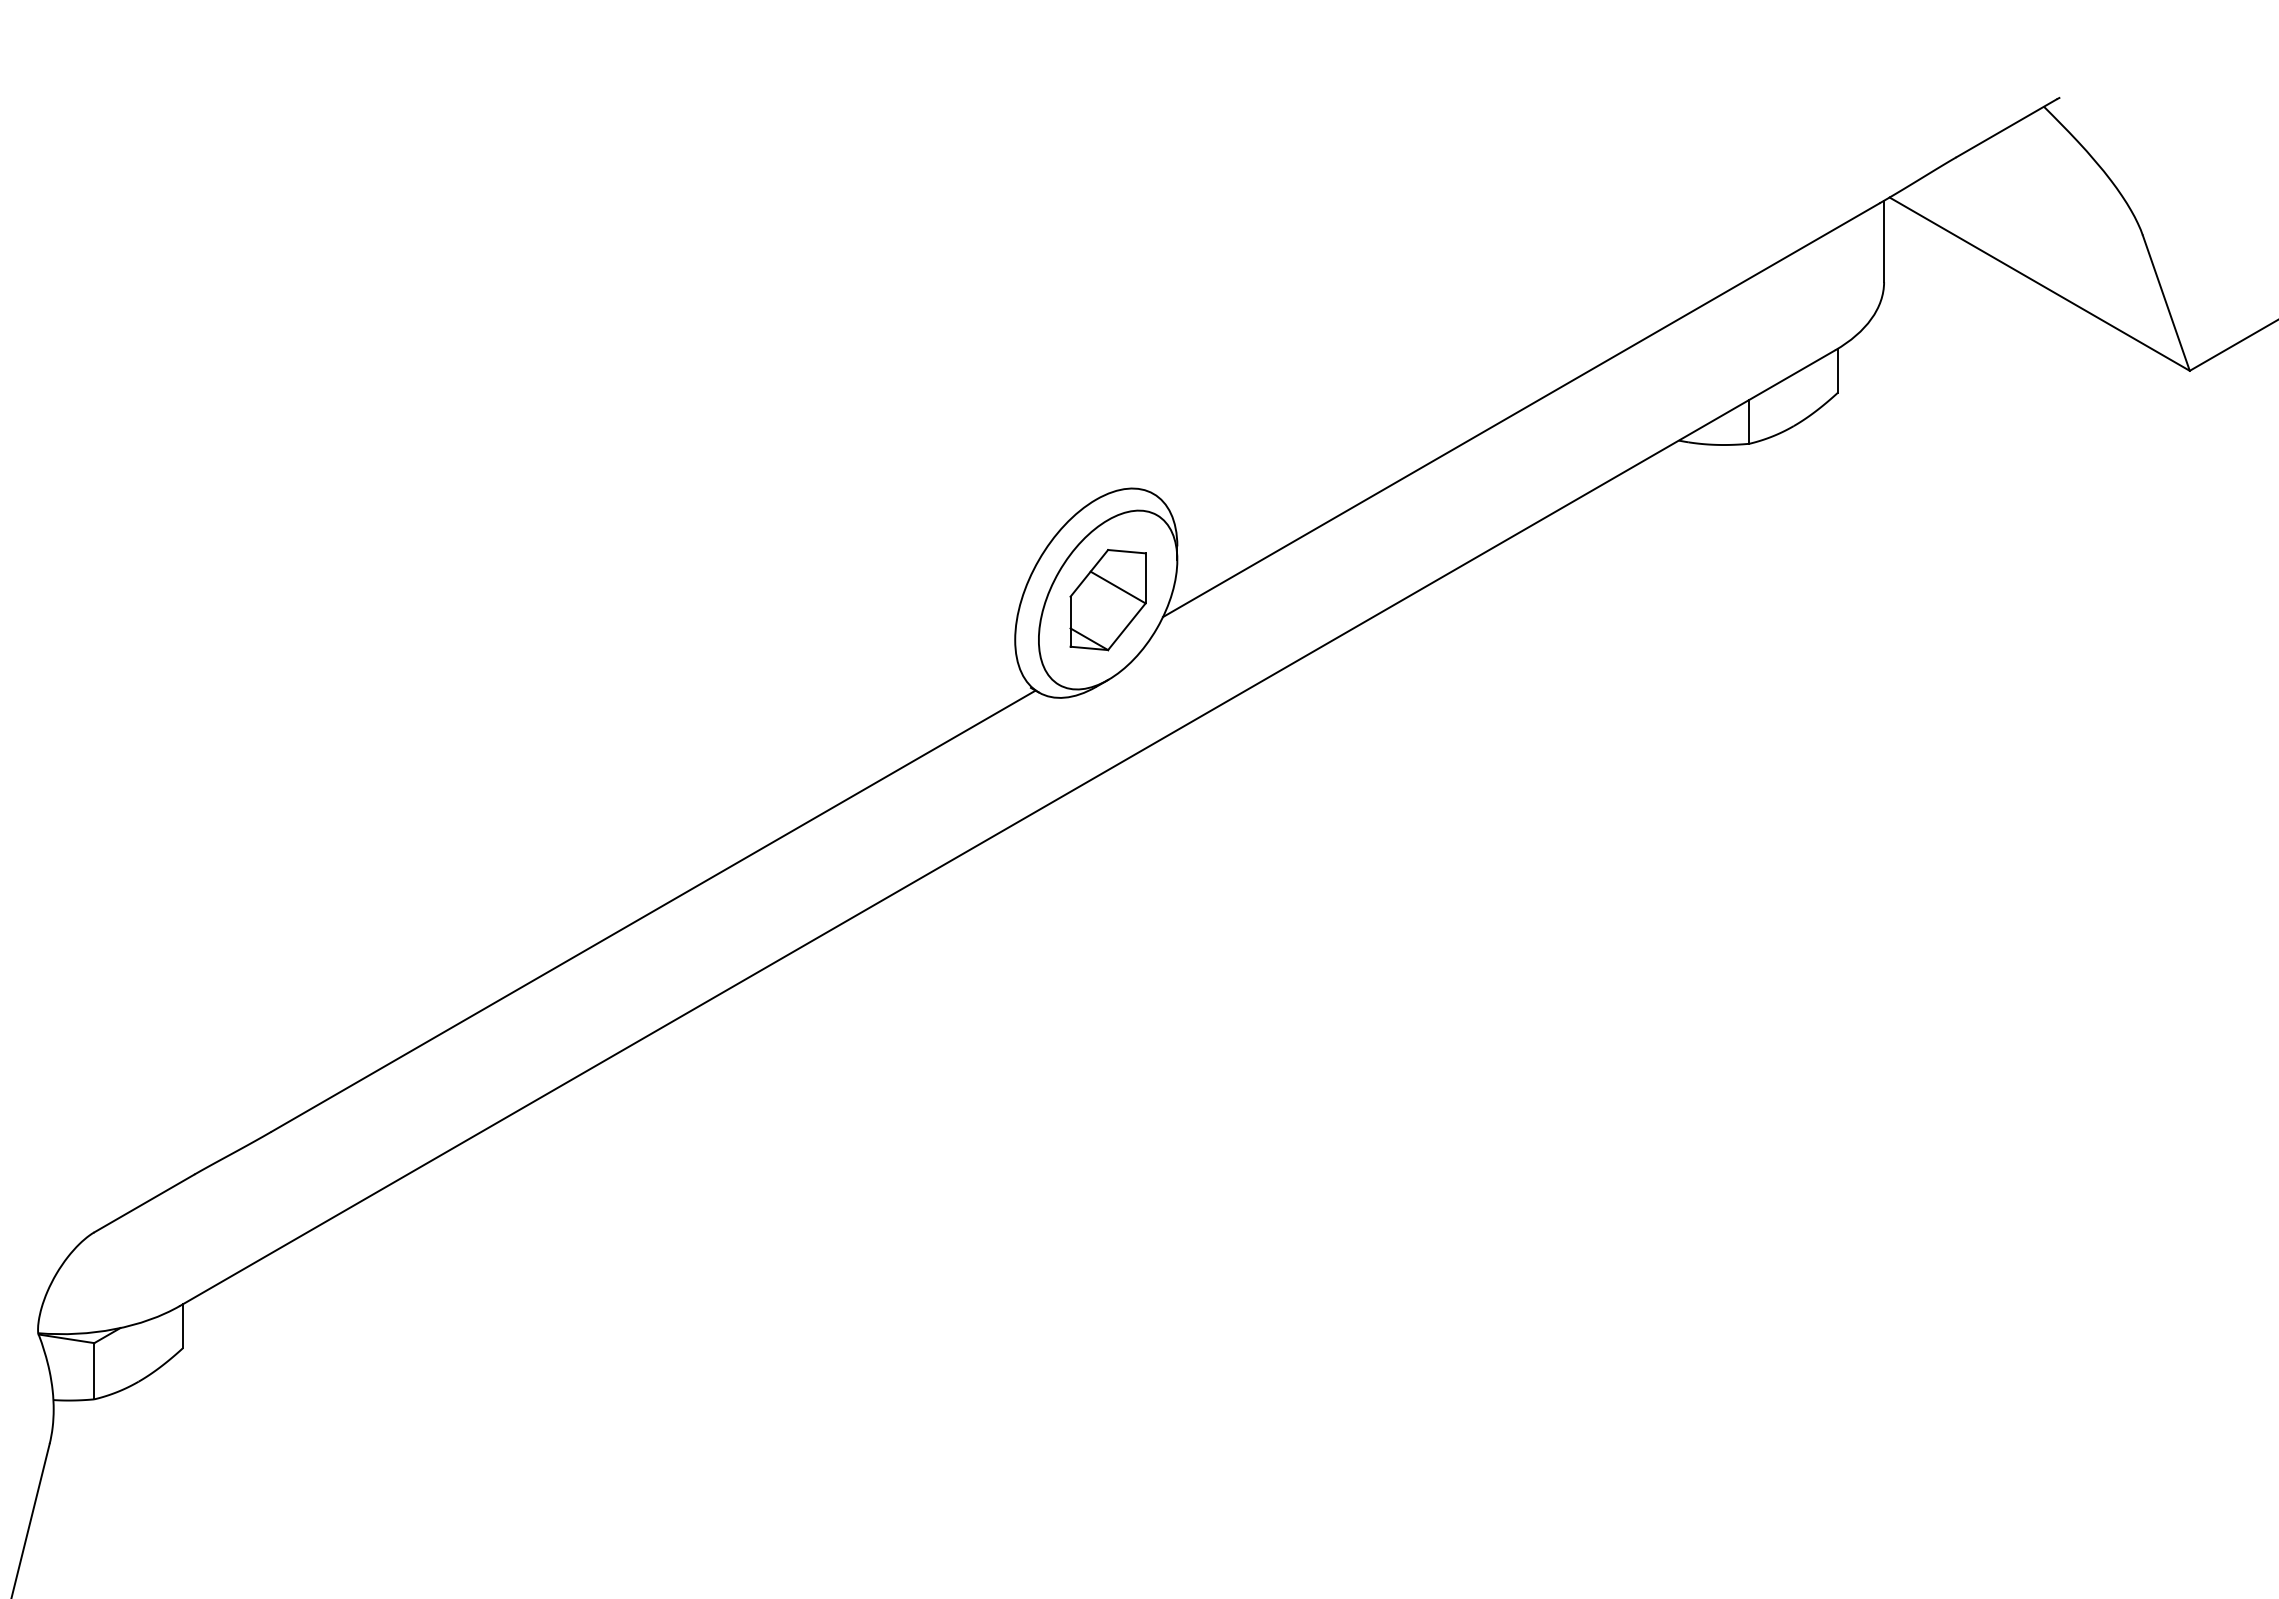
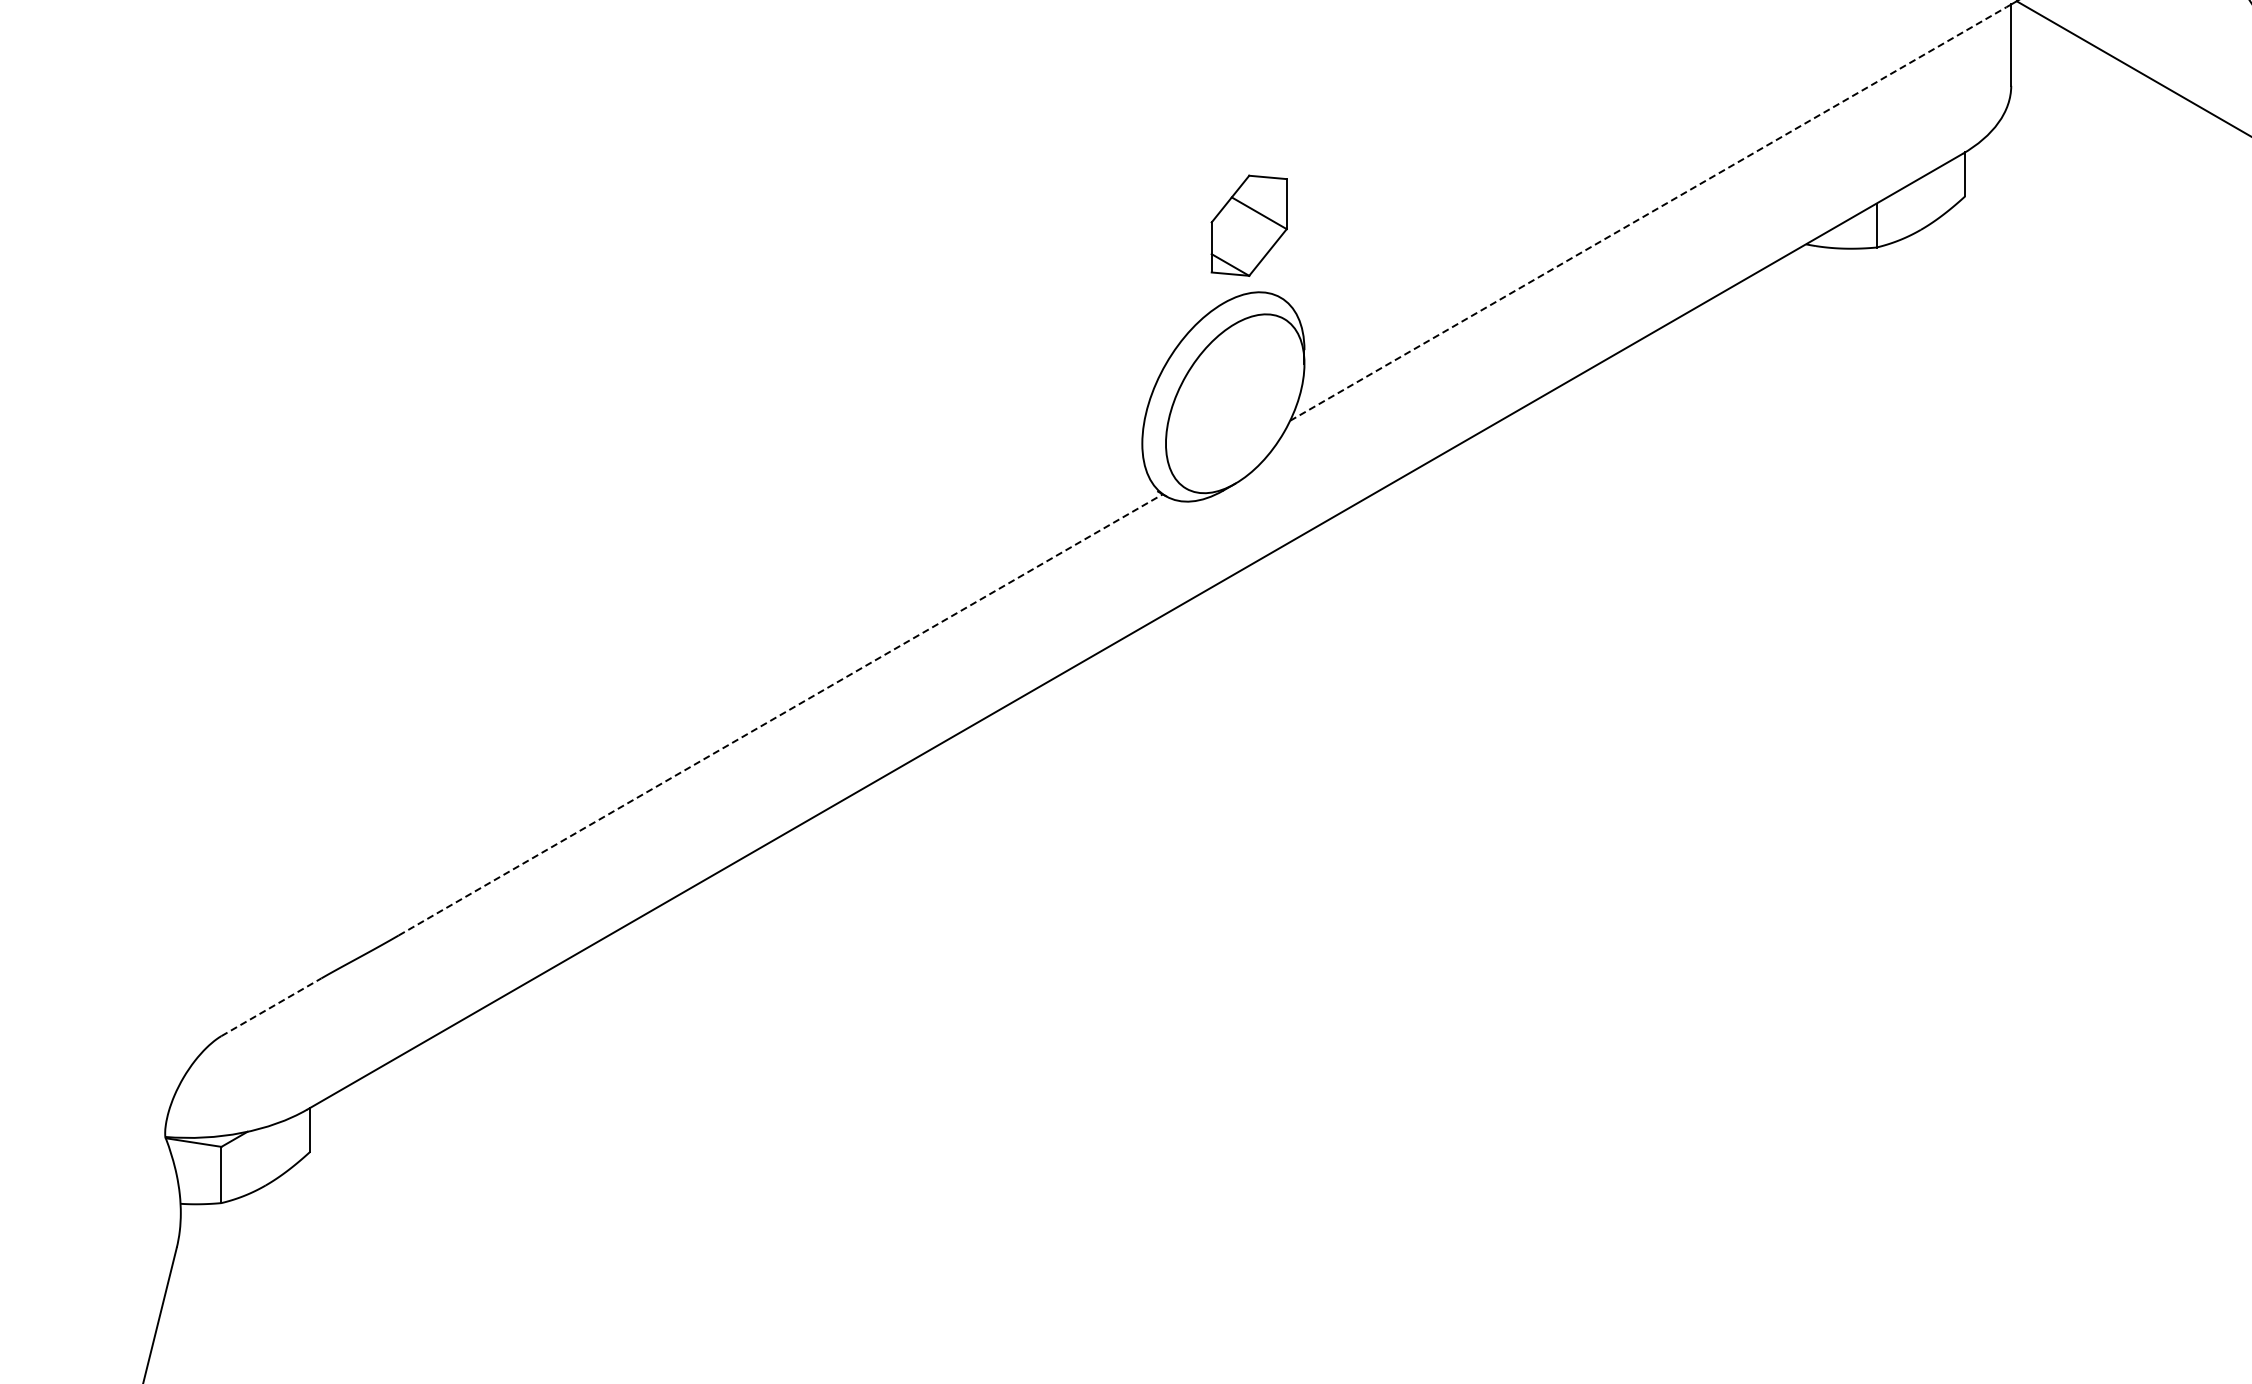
line: (1521, 410) -> (1648, 214), solid -> dashed
part: (1107, 600) -> (1248, 226), moved
line: (654, 910) -> (781, 714), solid -> dashed
line: (144, 1203) -> (271, 1007), solid -> dashed

